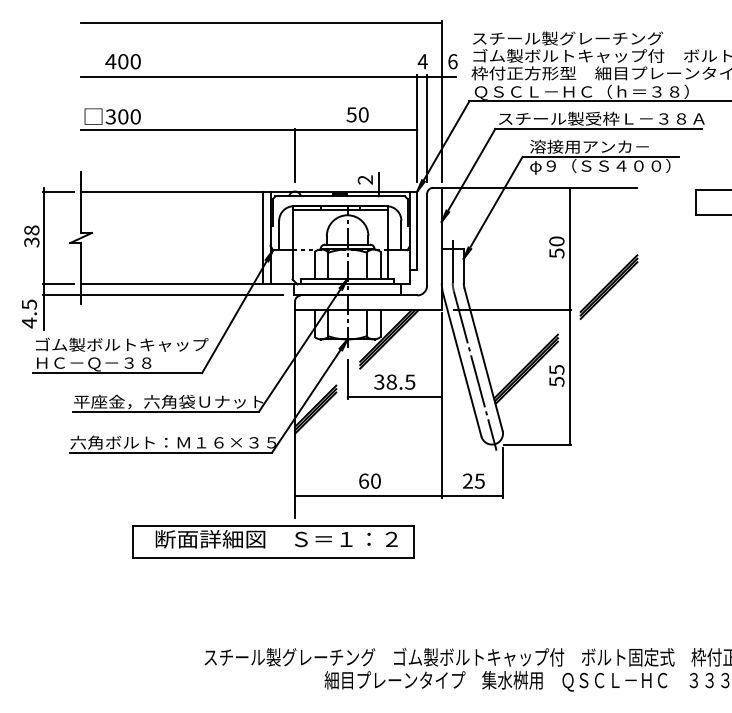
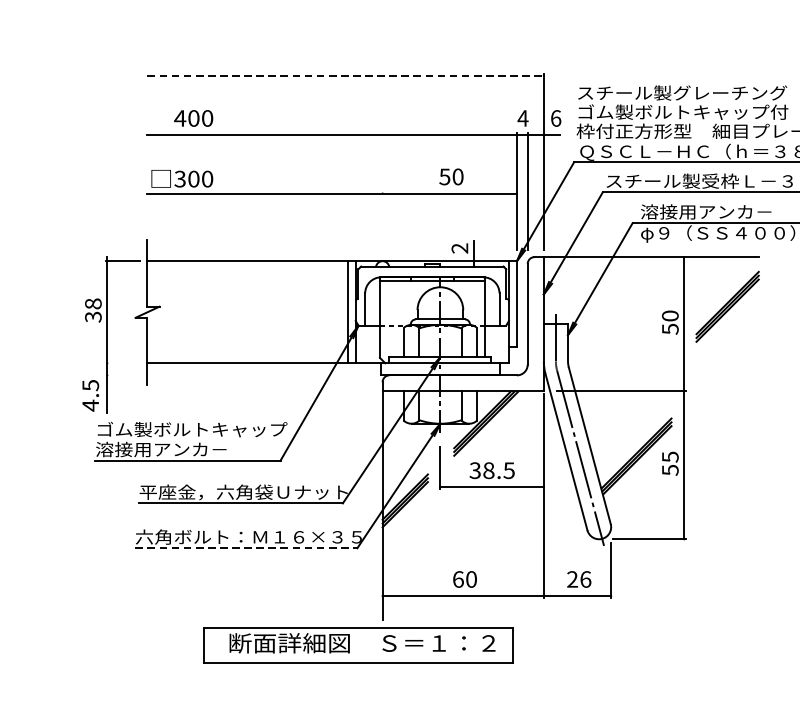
line: (261, 22) -> (345, 75), solid -> dashed
line: (295, 154) -> (383, 220), removed
line: (58, 284) -> (122, 363), removed
part: (608, 286) -> (727, 306), moved
line: (162, 295) -> (236, 375), removed
text: (93, 363) -> (161, 450), ＨＣ－Ｑ－３８ -> 溶接用アンカ－
line: (171, 452) -> (246, 547), solid -> dashed
text: (479, 480) -> (585, 578), 25 -> 26

